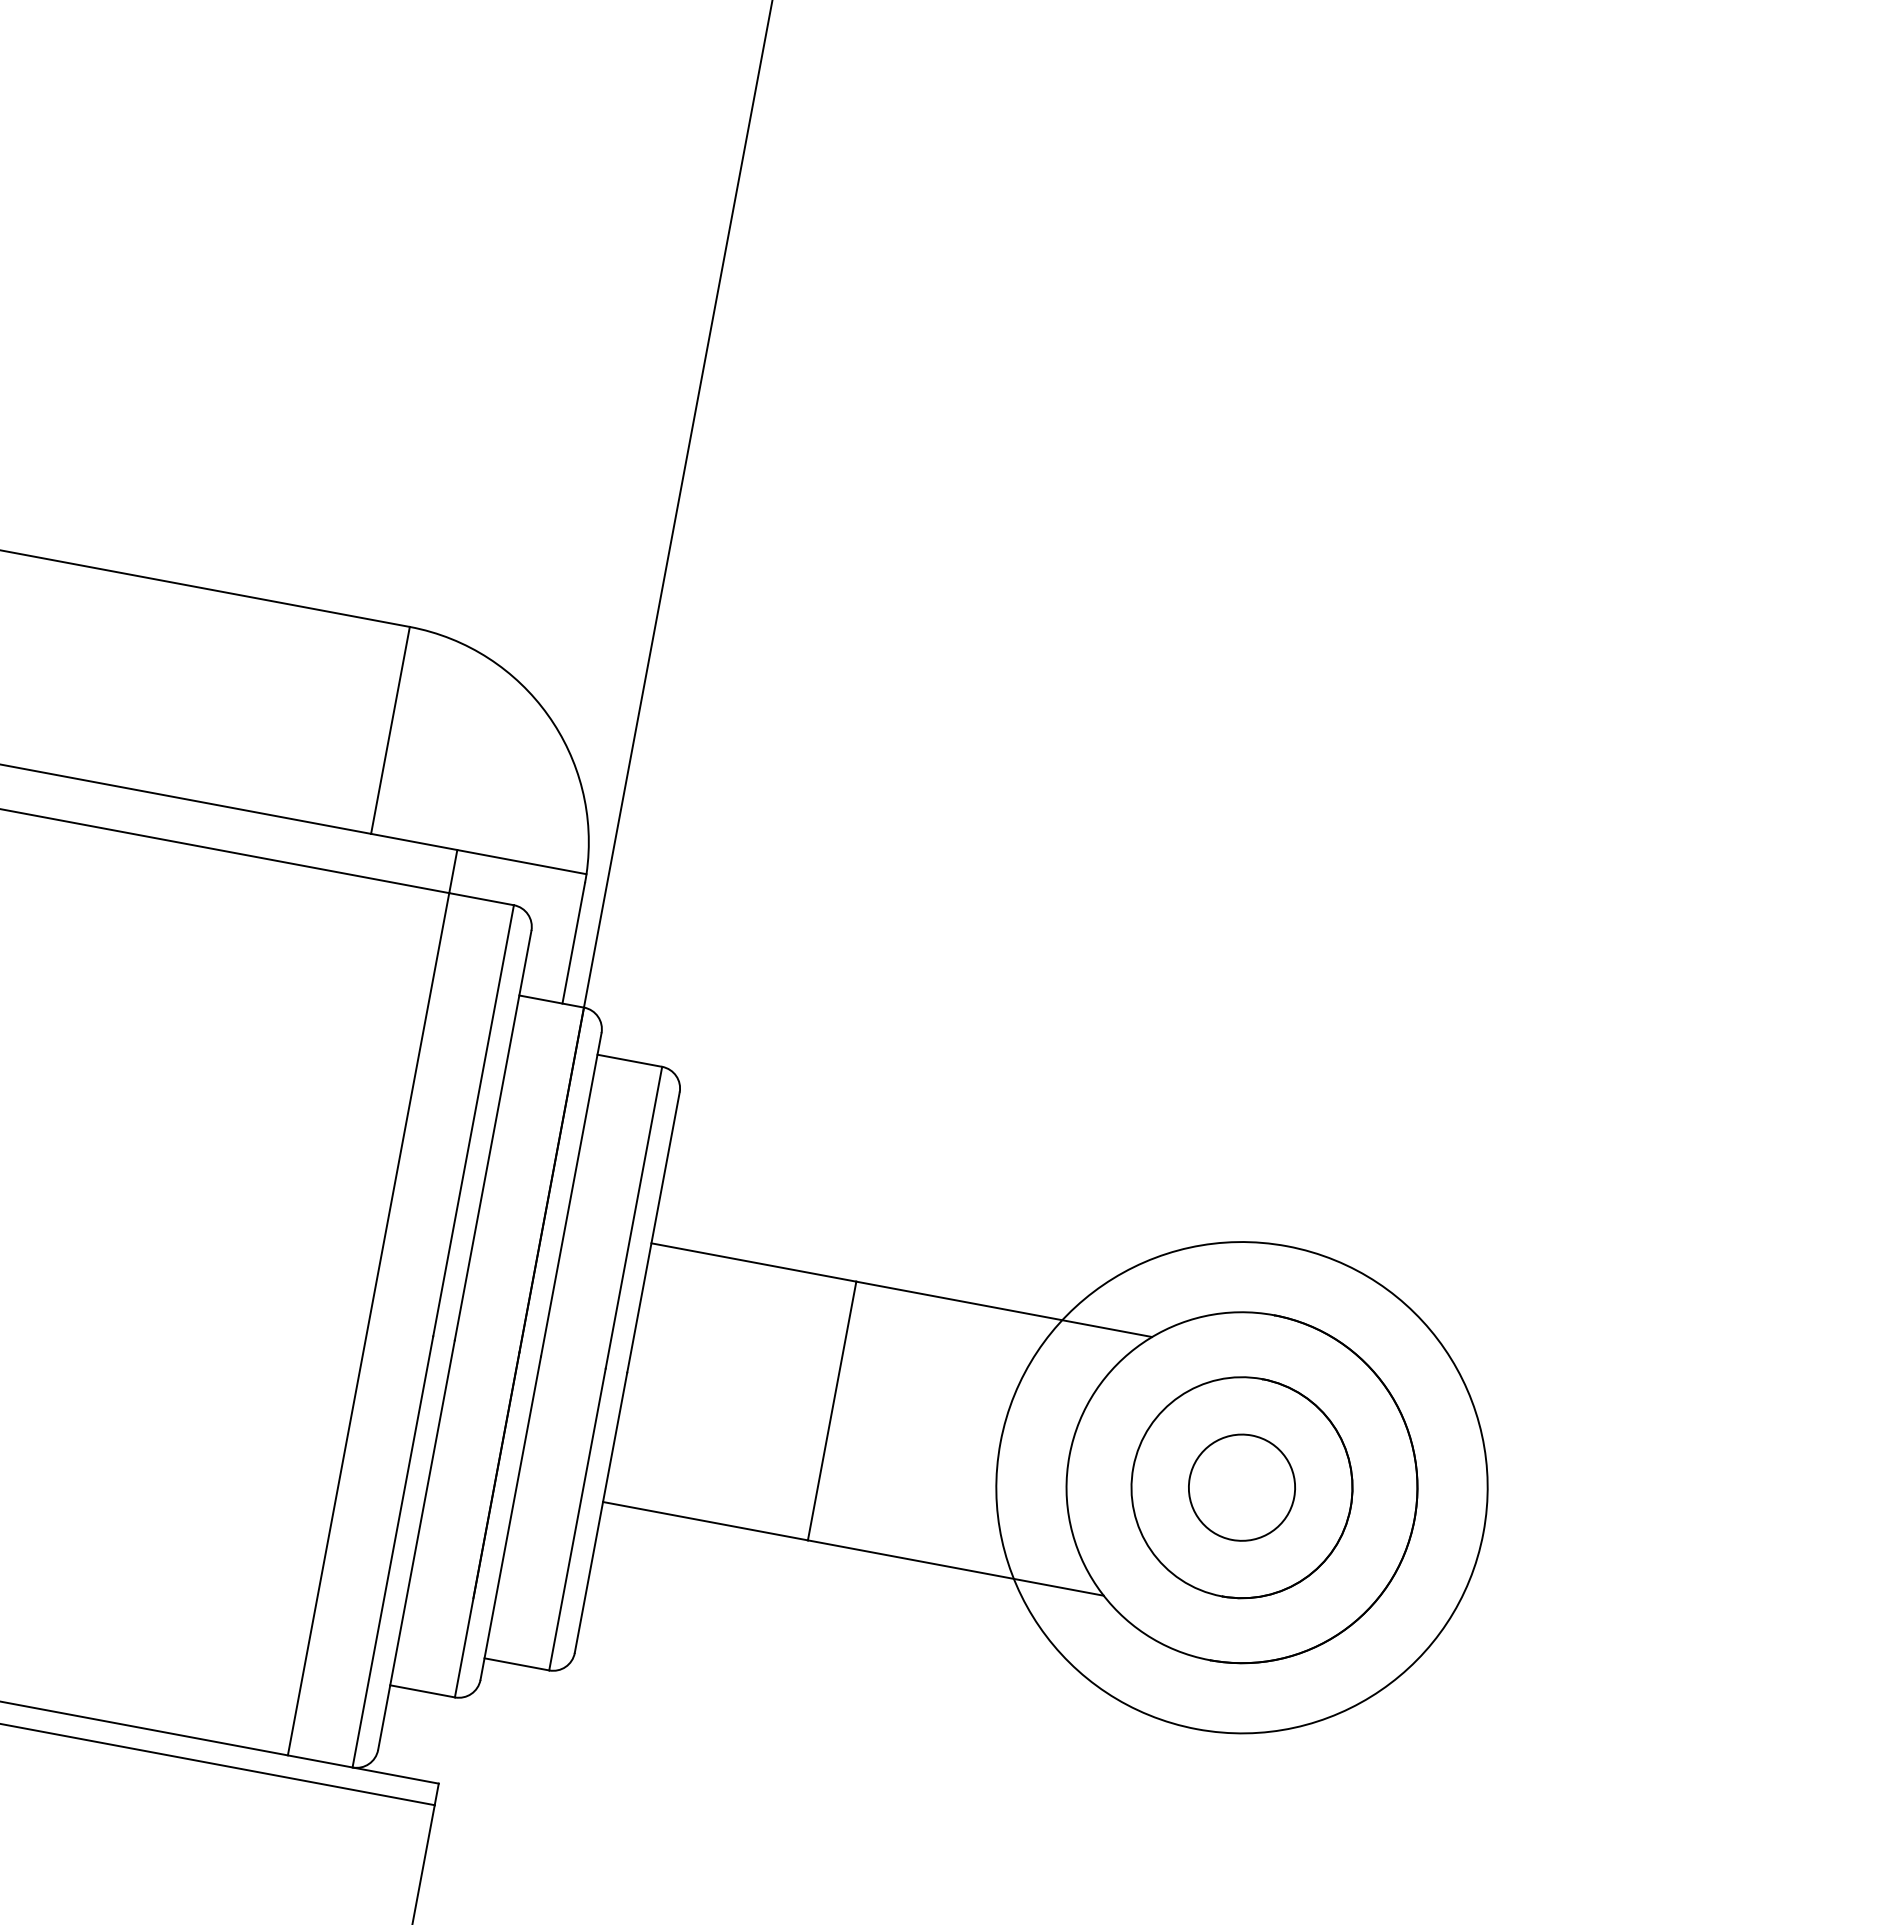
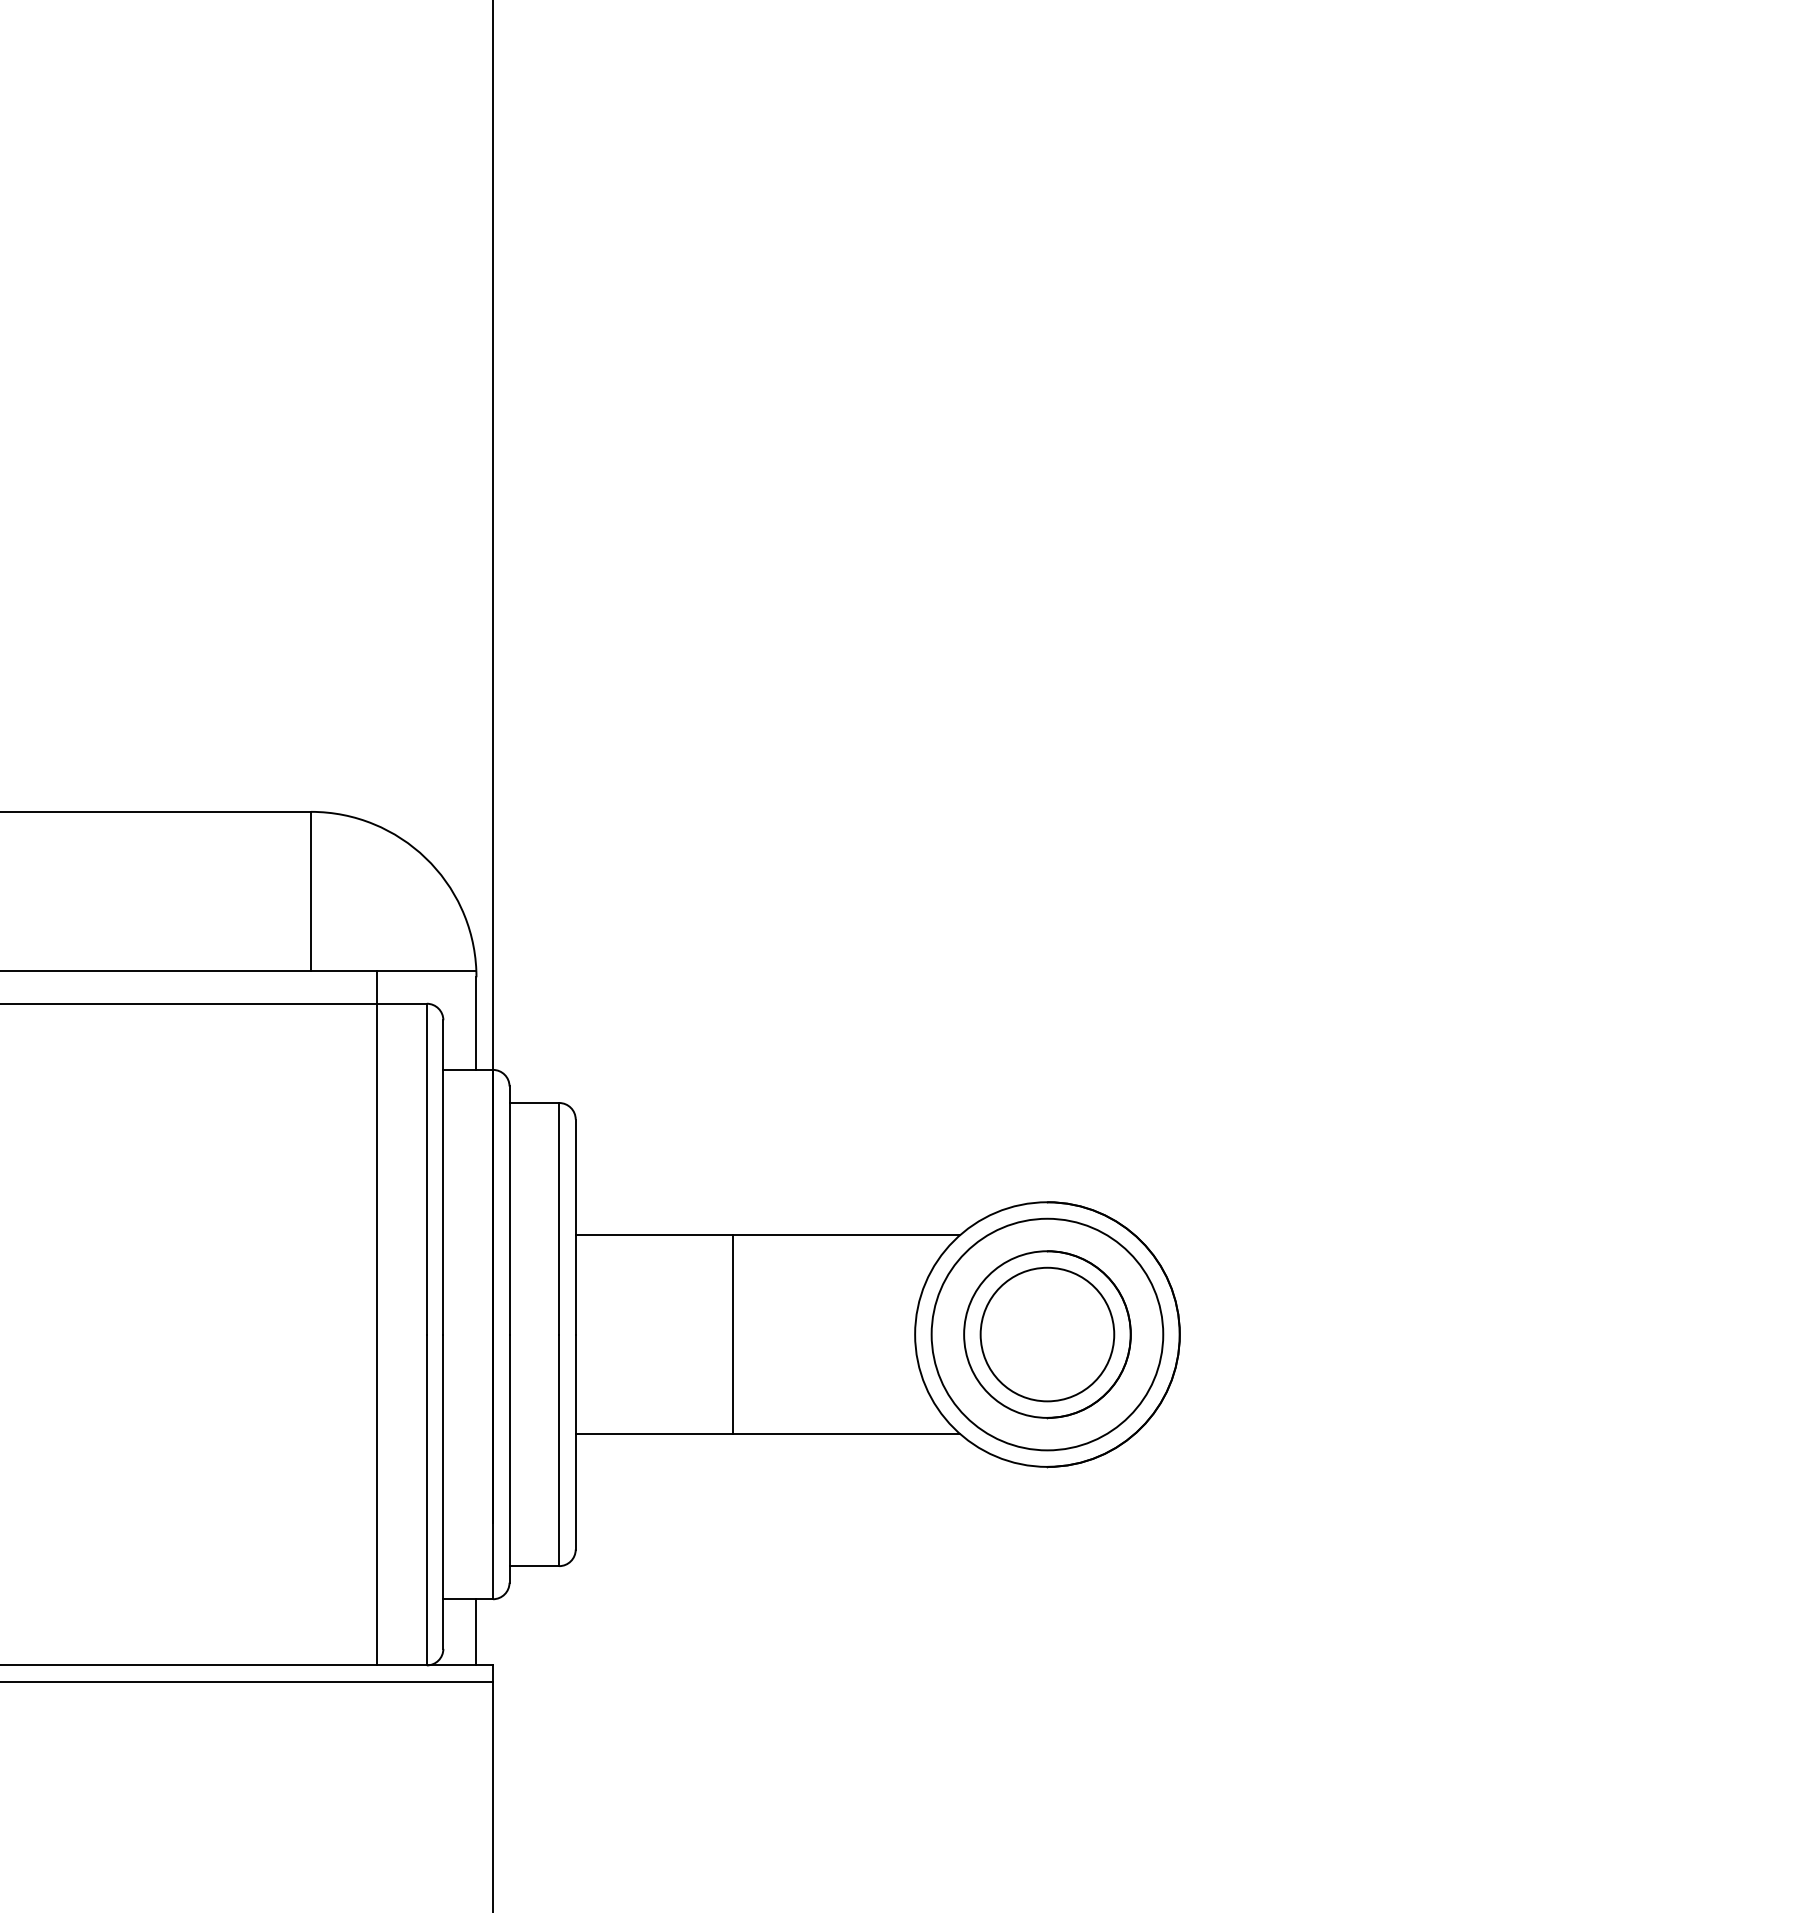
circle: (1242, 1487) -> (1047, 1334), size x0.62
circle: (1242, 1487) -> (1047, 1334), size x1.67
line: (425, 1736) -> (476, 1632), added

